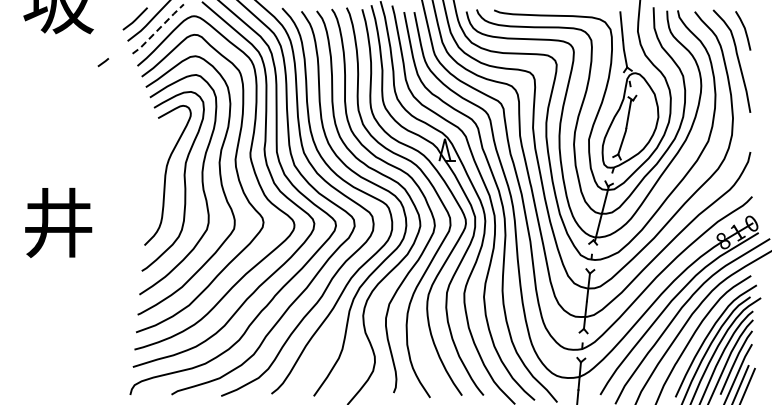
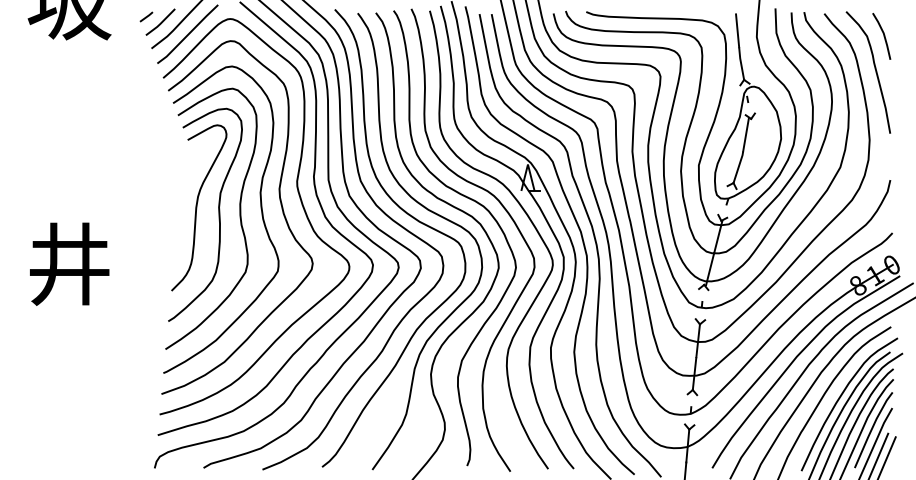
line: (158, 29) -> (188, 34), dashed -> solid
line: (103, 62) -> (146, 16), moved

